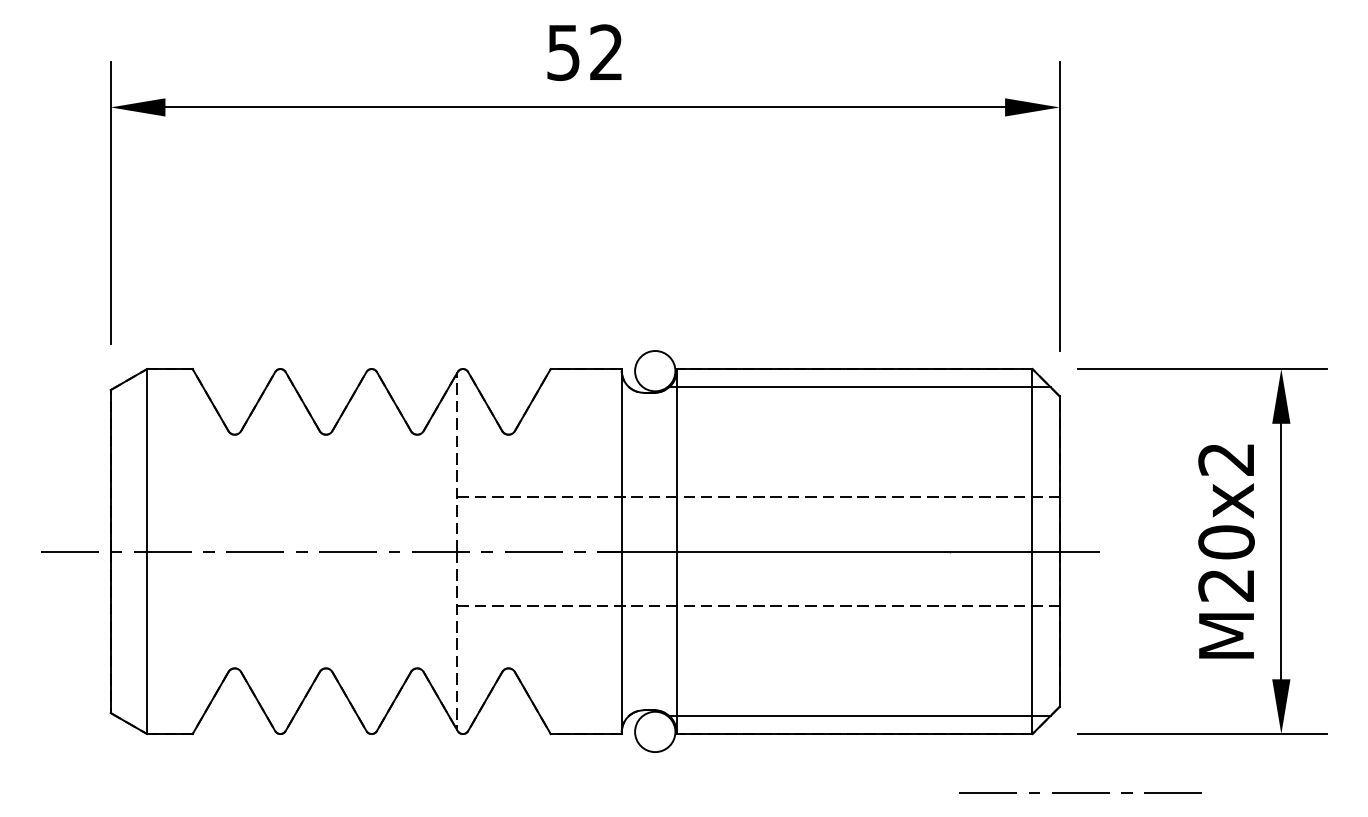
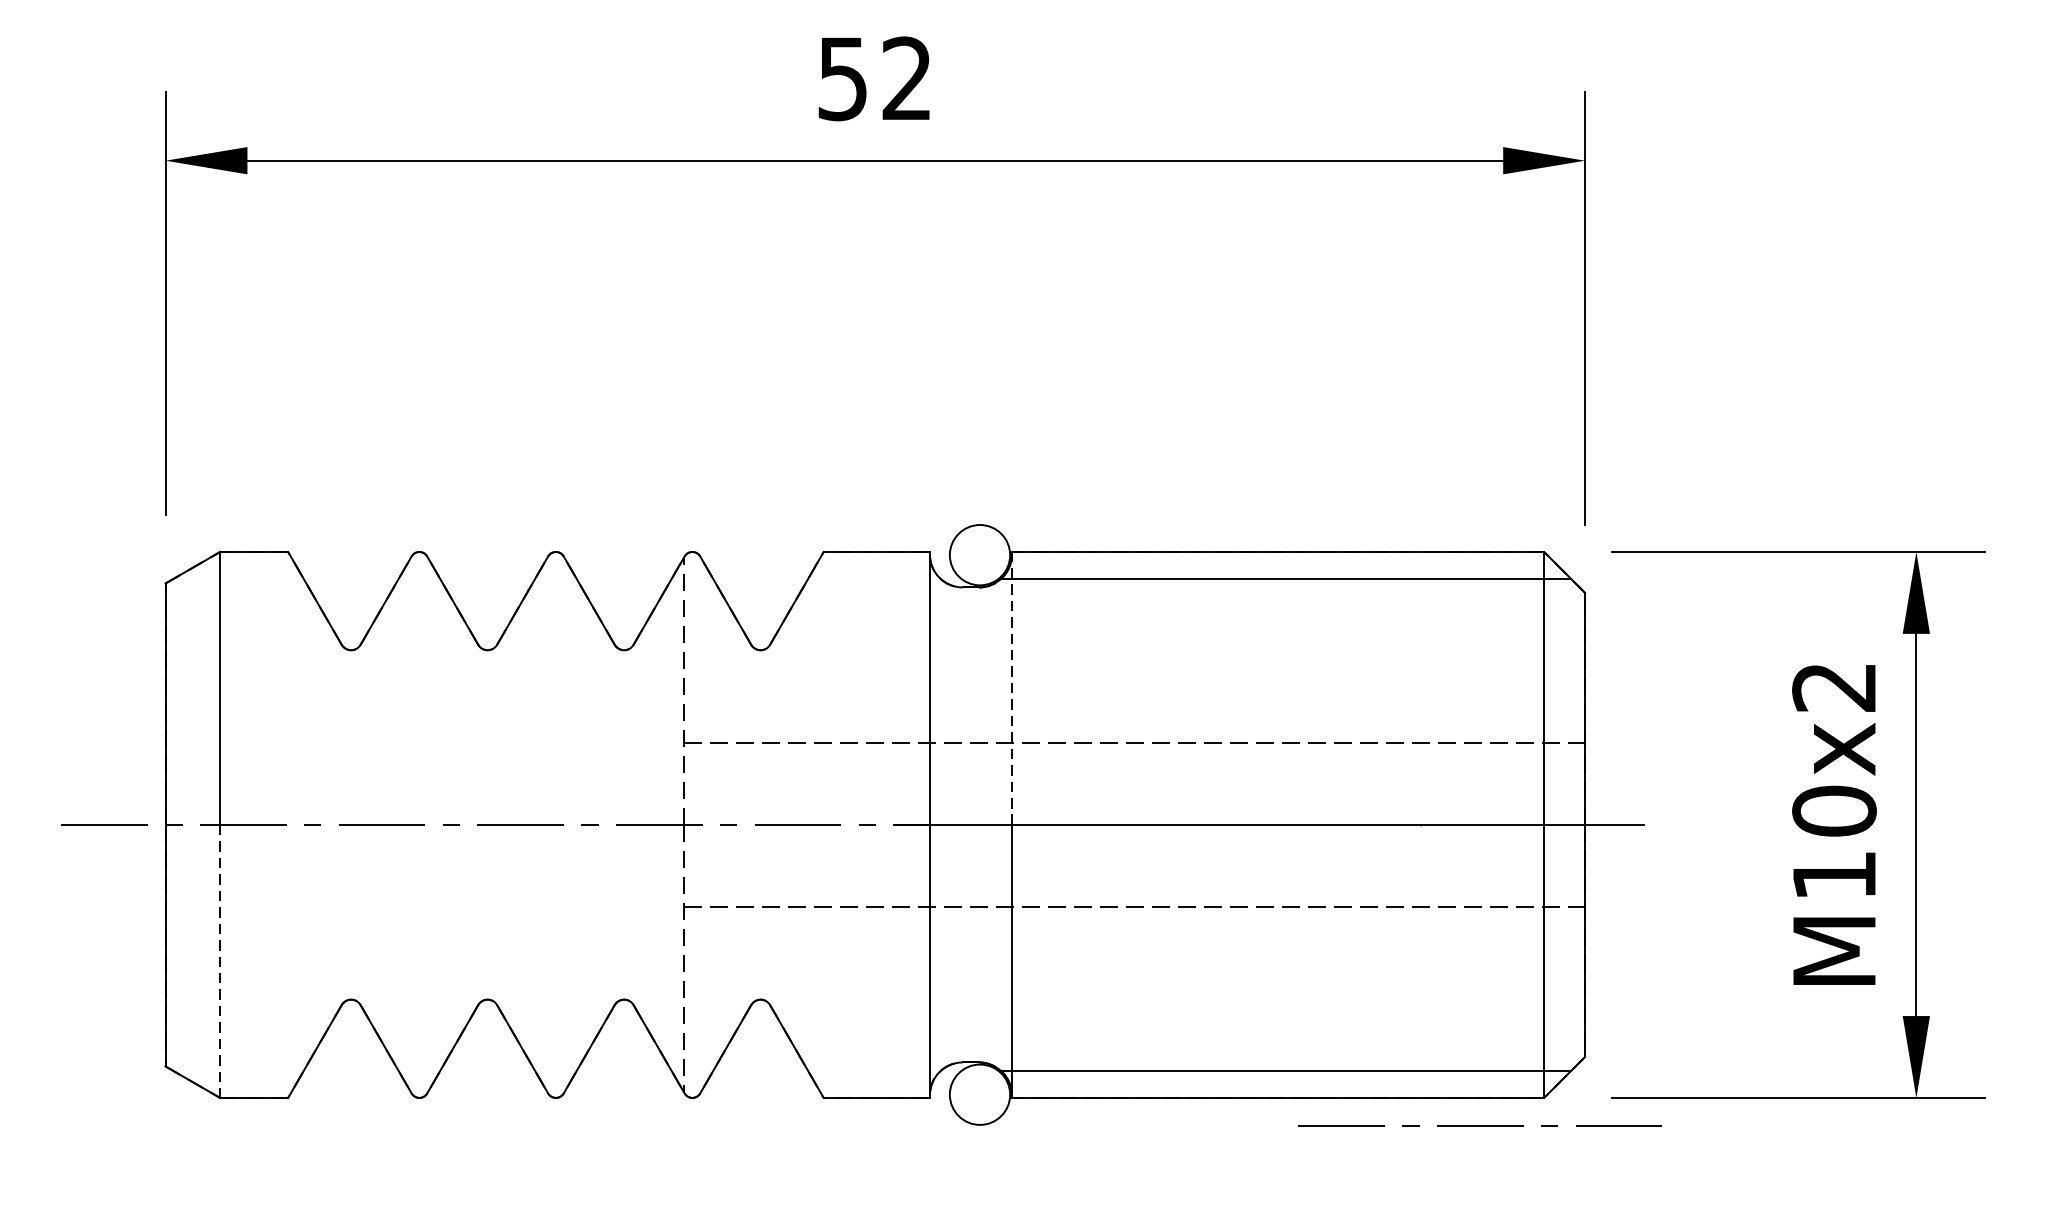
line: (676, 459) -> (1011, 687), solid -> dashed
text: (1225, 585) -> (1832, 875), M20x2 -> M10x2
line: (147, 643) -> (220, 962), solid -> dashed
line: (1080, 792) -> (1479, 1125), moved

